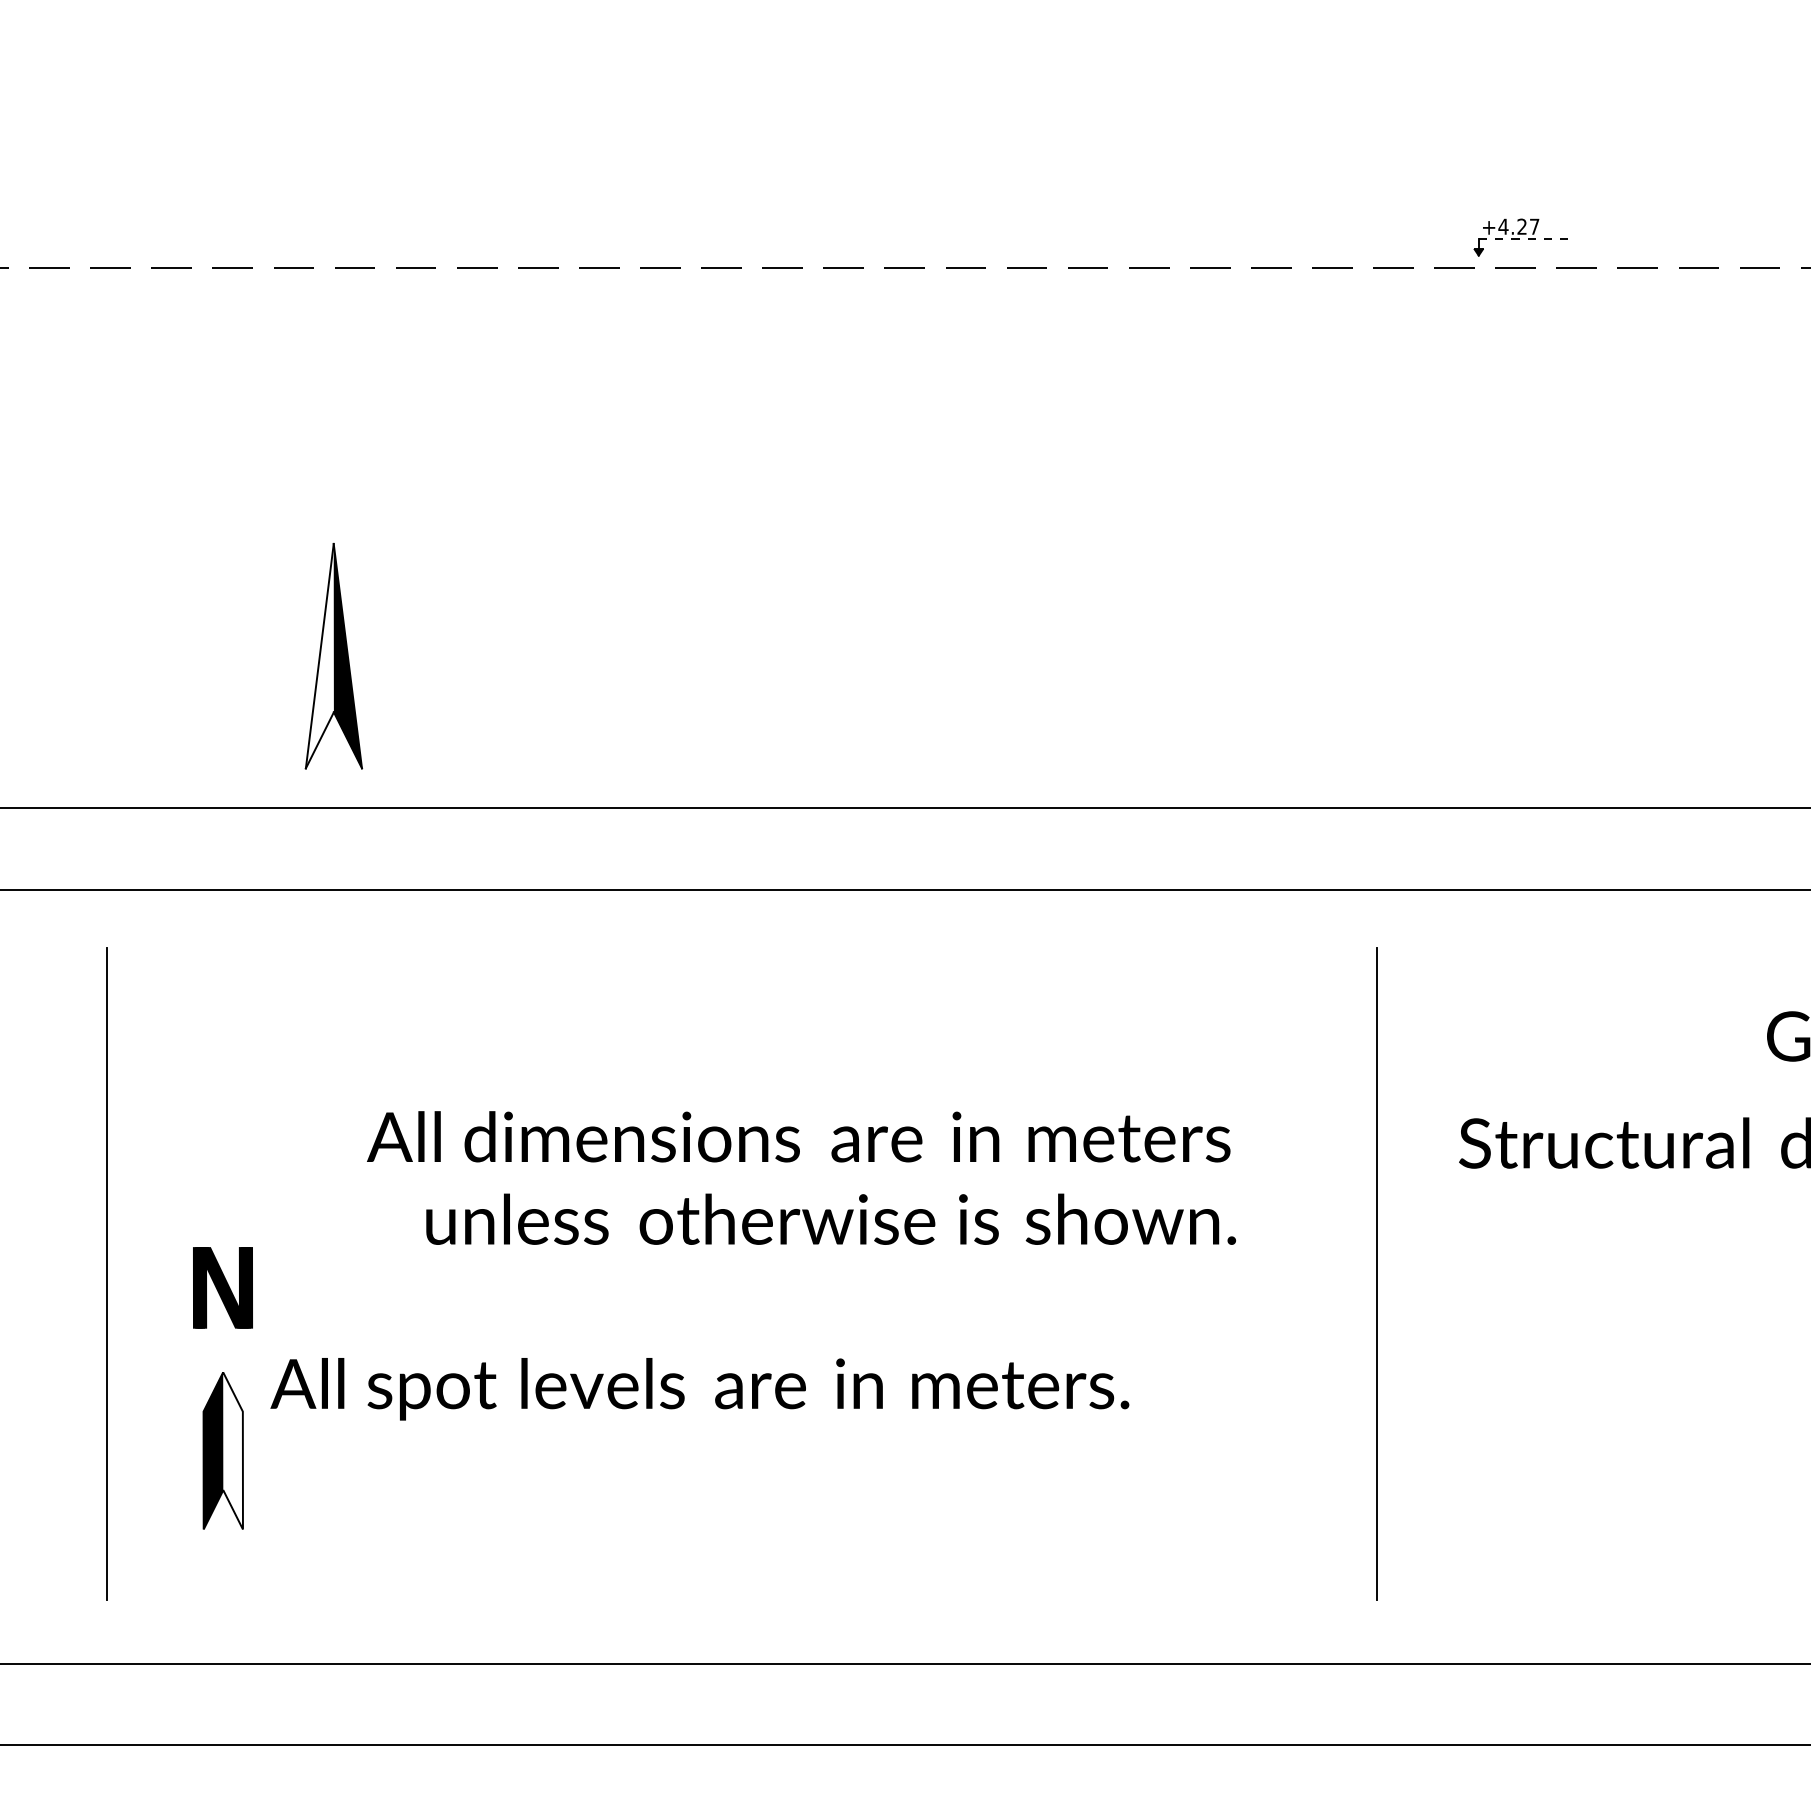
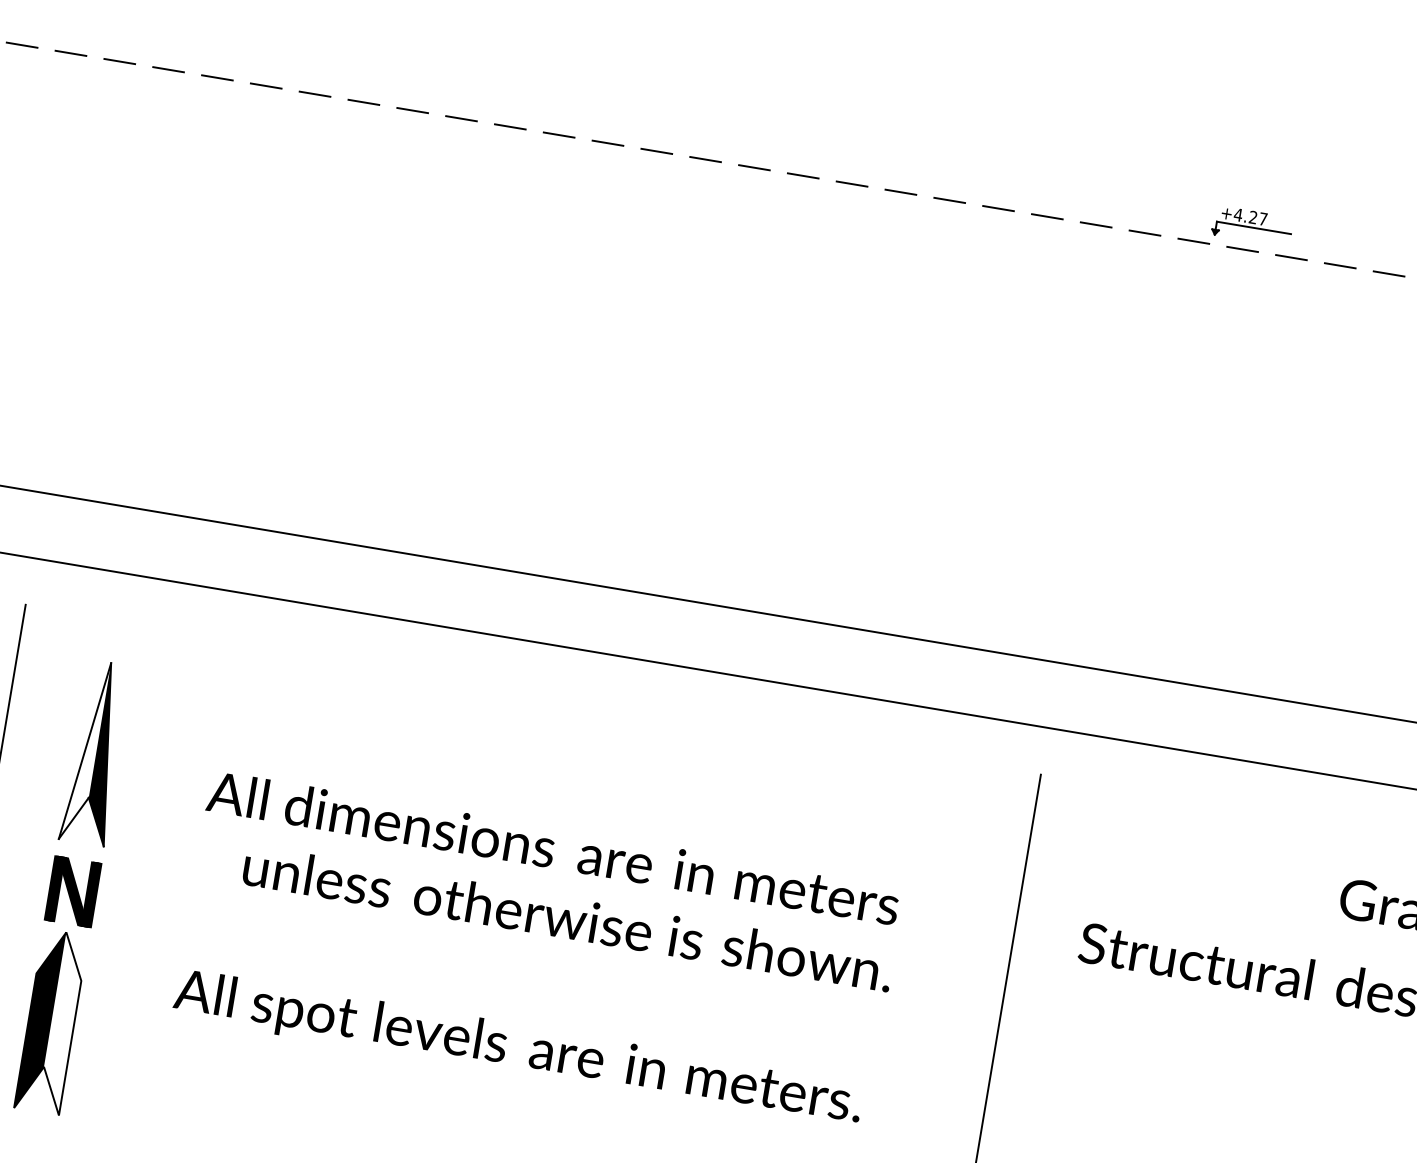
line: (1525, 239) -> (1254, 228), dashed -> solid
part: (333, 656) -> (95, 753), moved
text: (699, 1389) -> (517, 1049), moved
part: (223, 1450) -> (51, 1021), size x1.43

